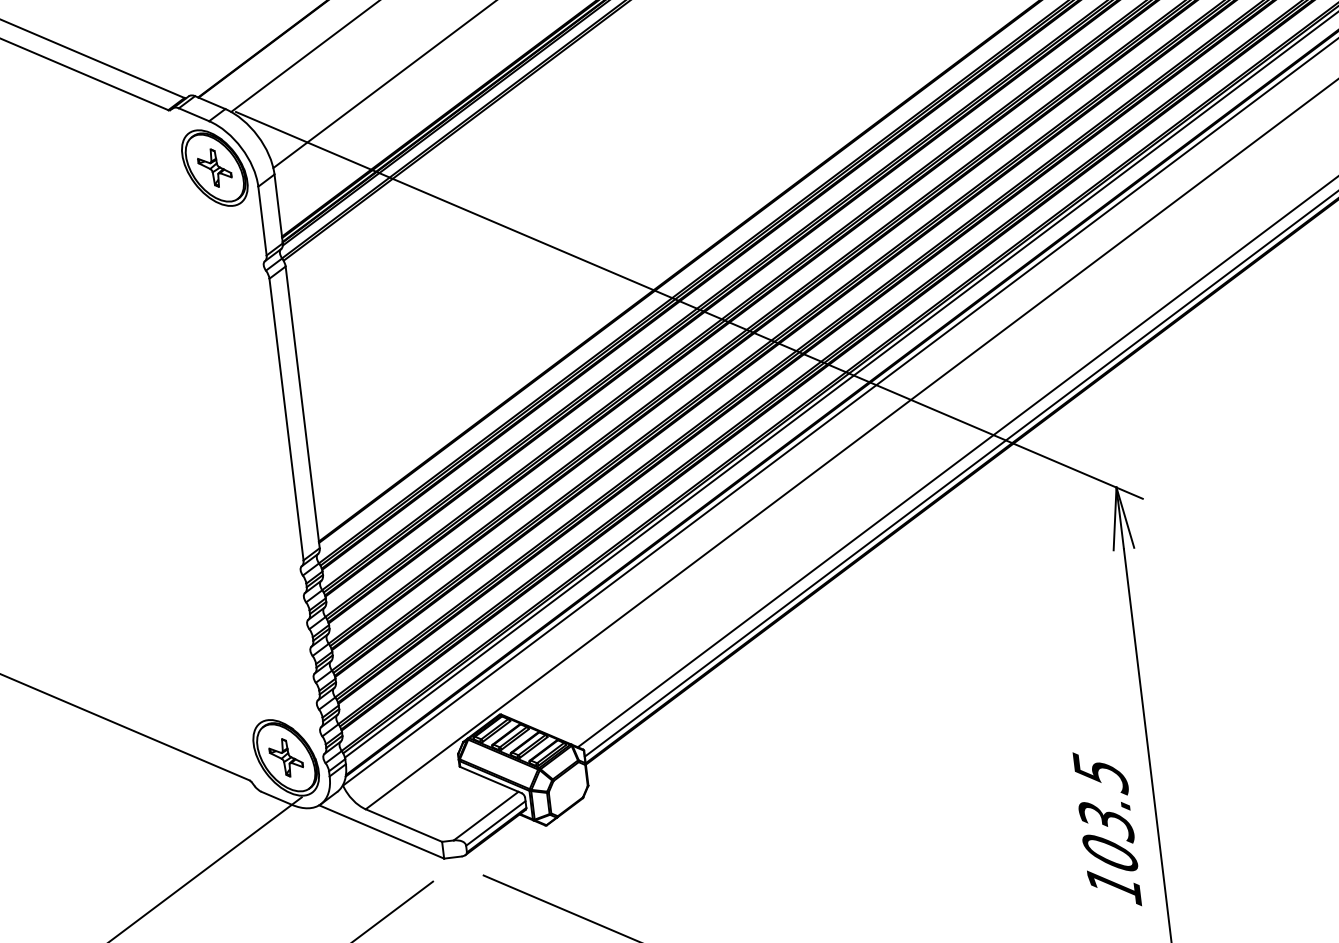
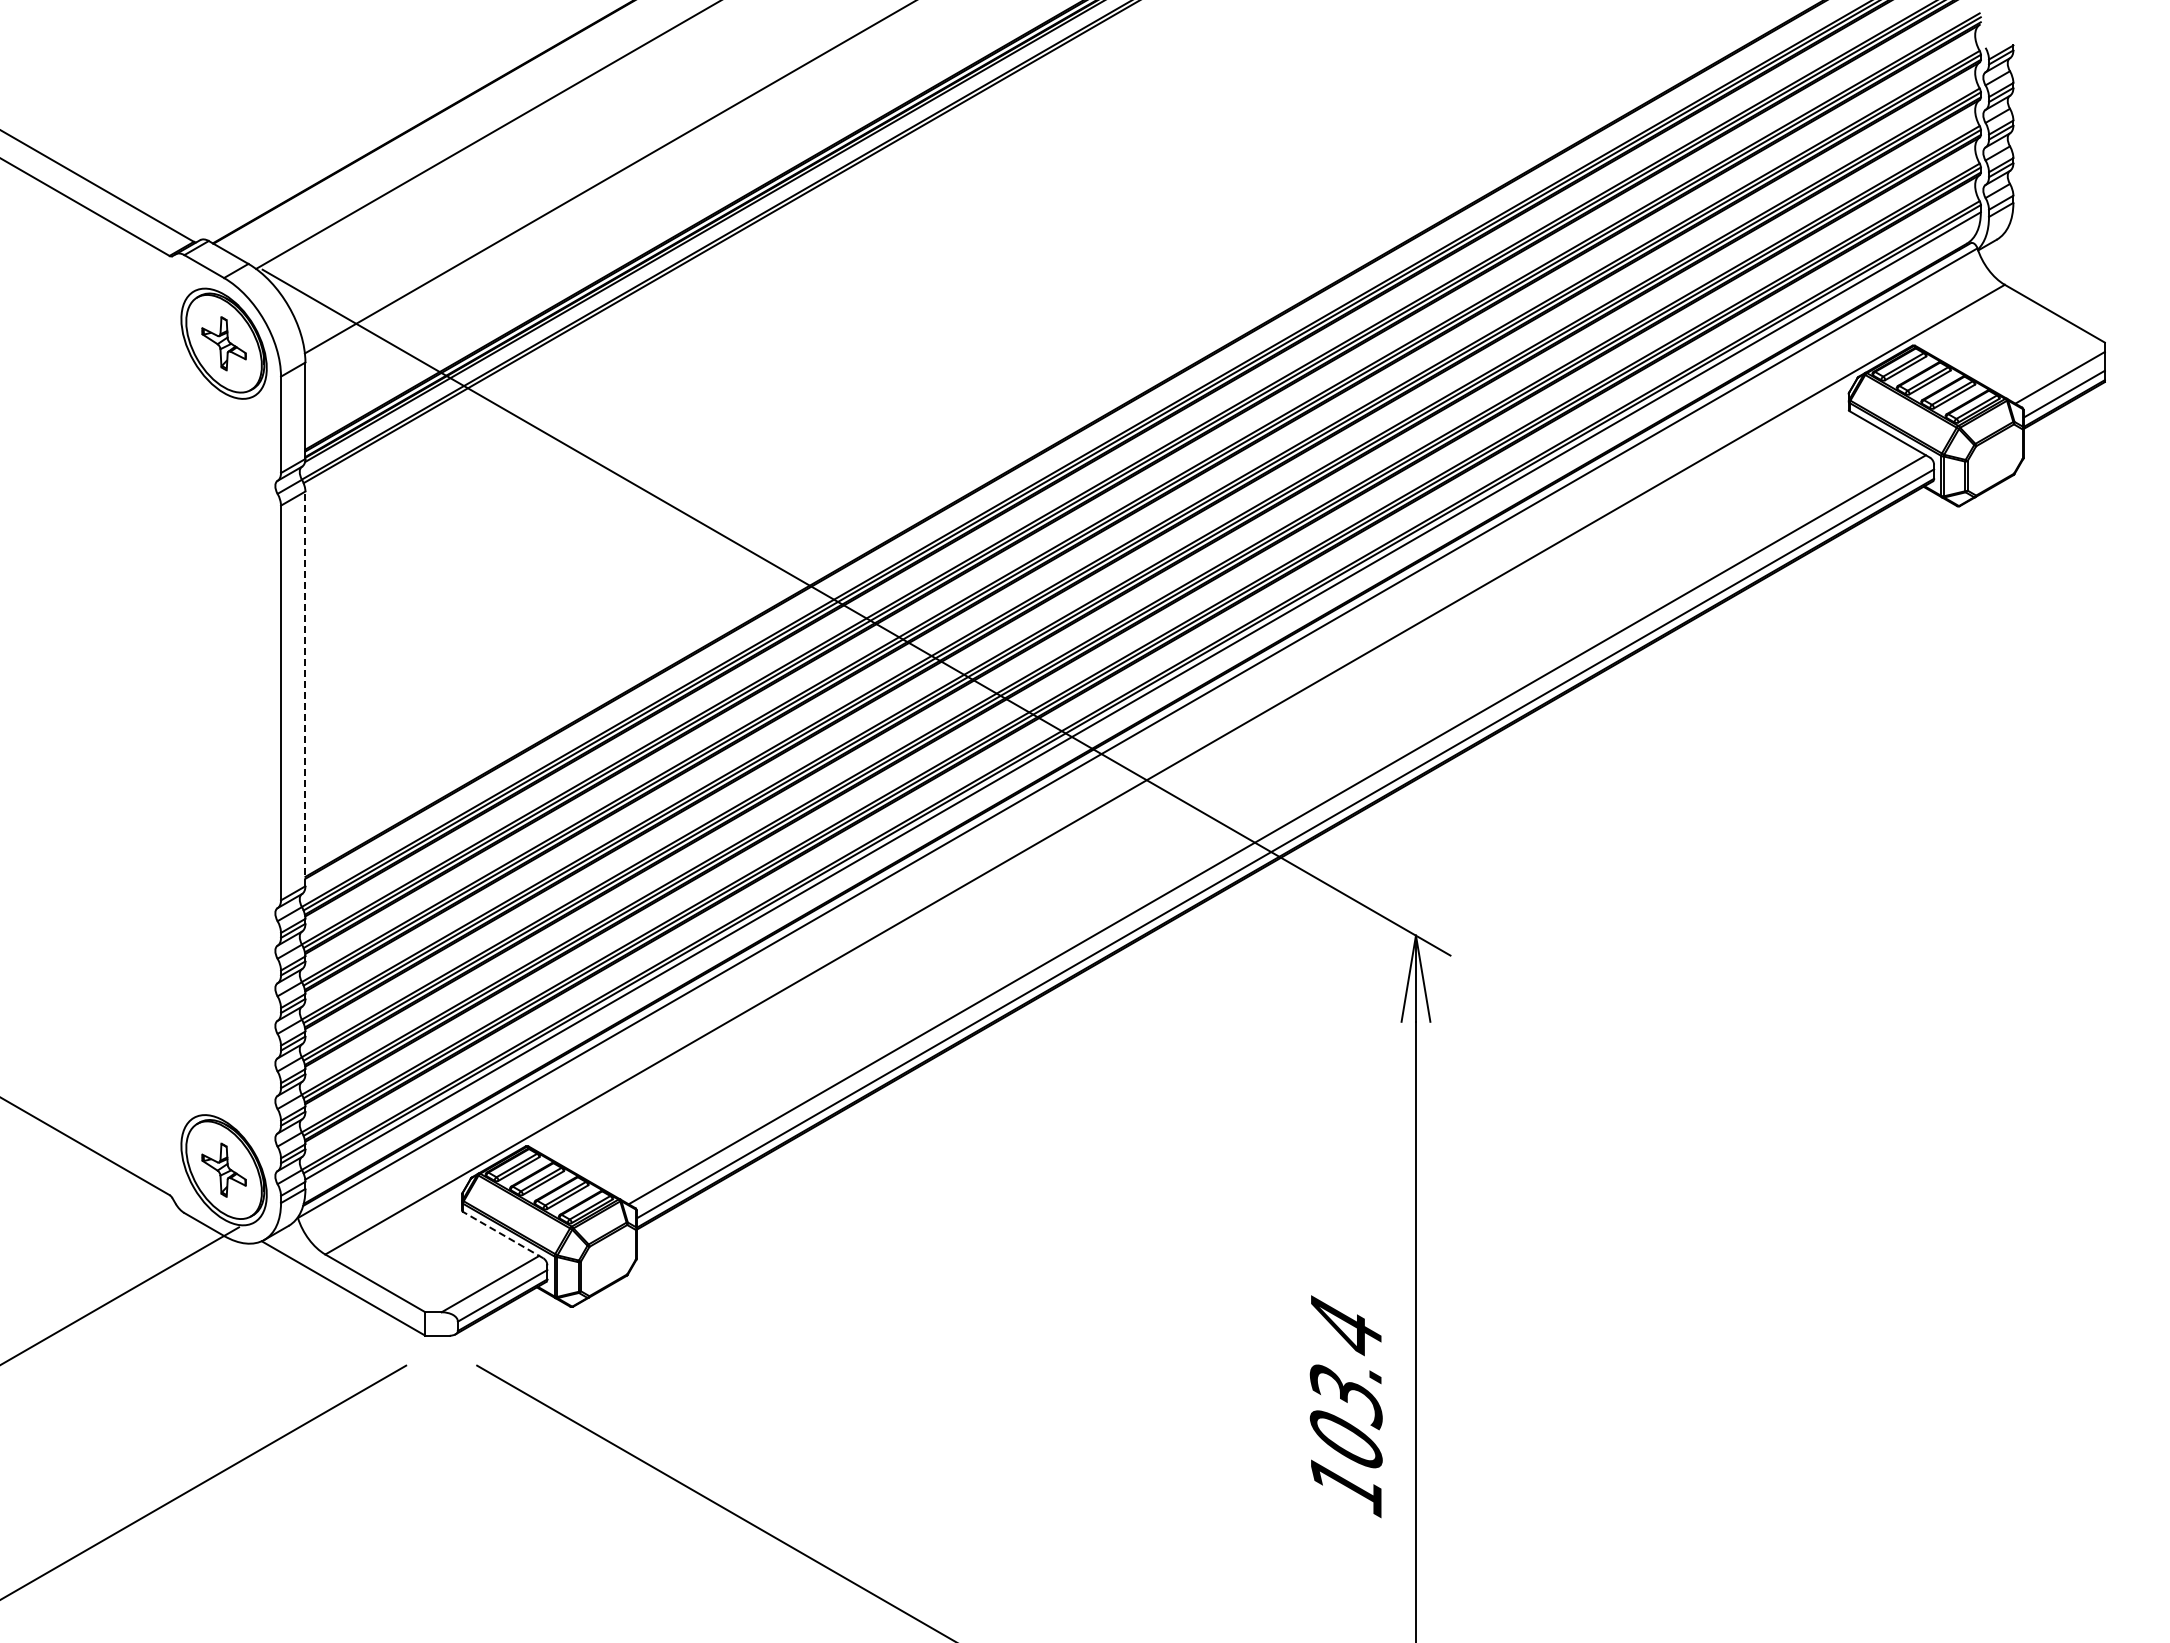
line: (302, 407) -> (305, 688), solid -> dashed
text: (1100, 773) -> (1346, 1328), 103.5 -> 103.4
line: (490, 779) -> (502, 1234), solid -> dashed

